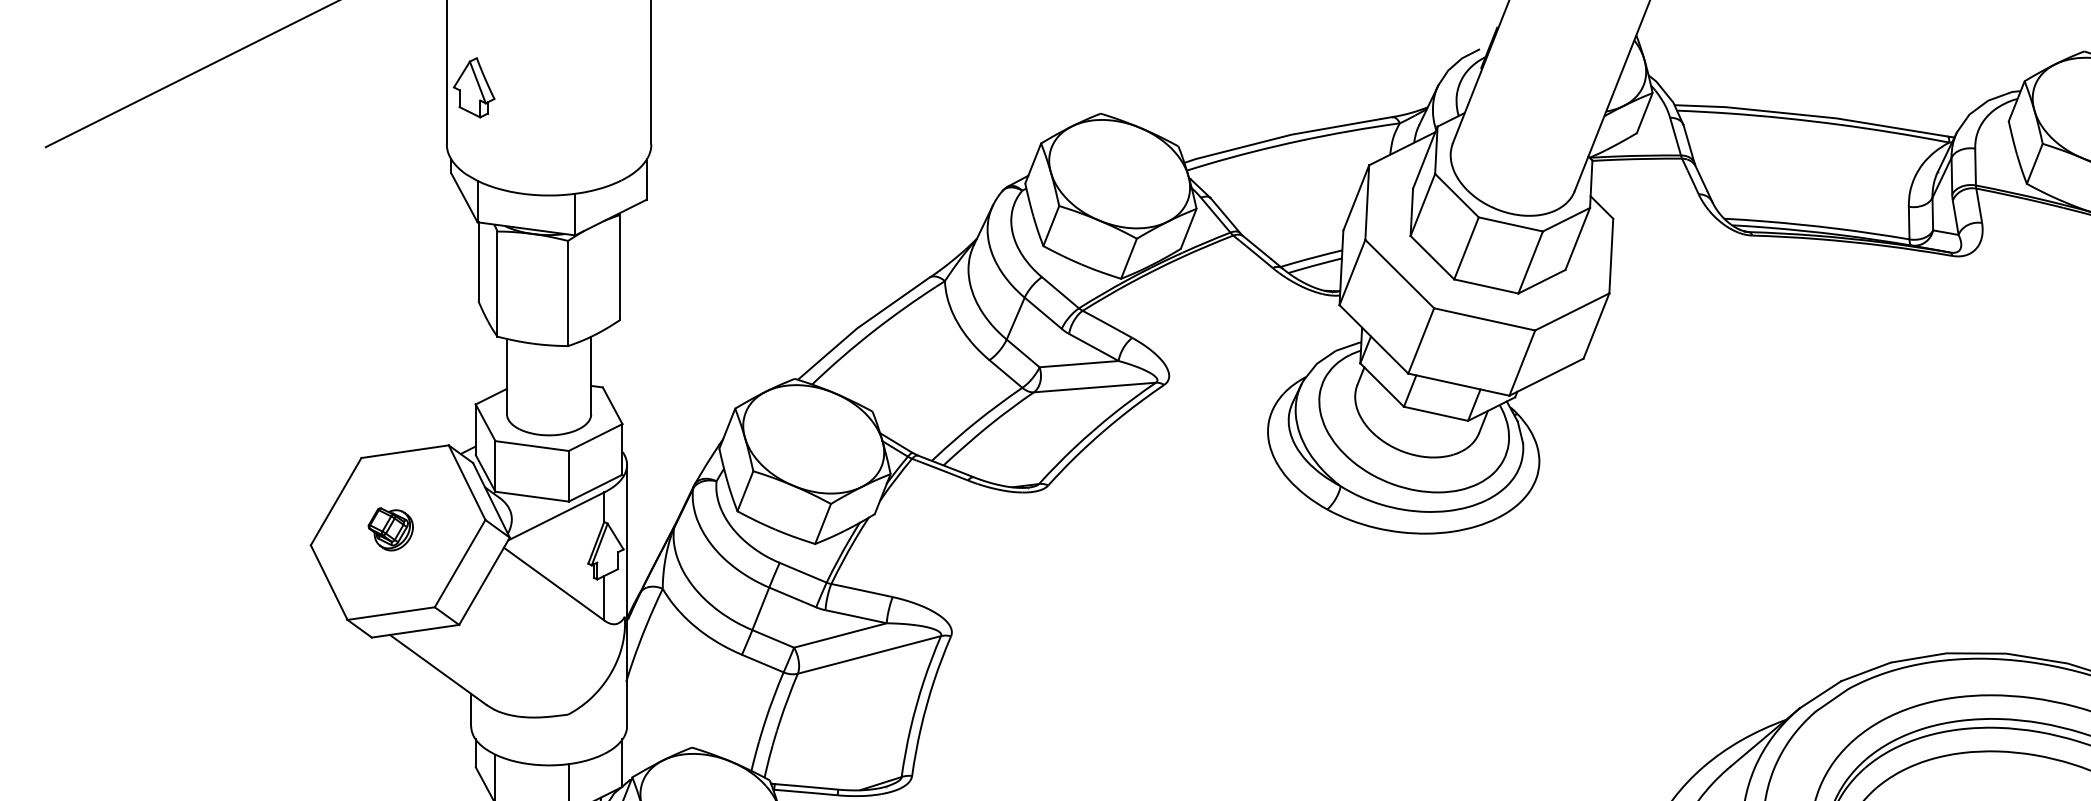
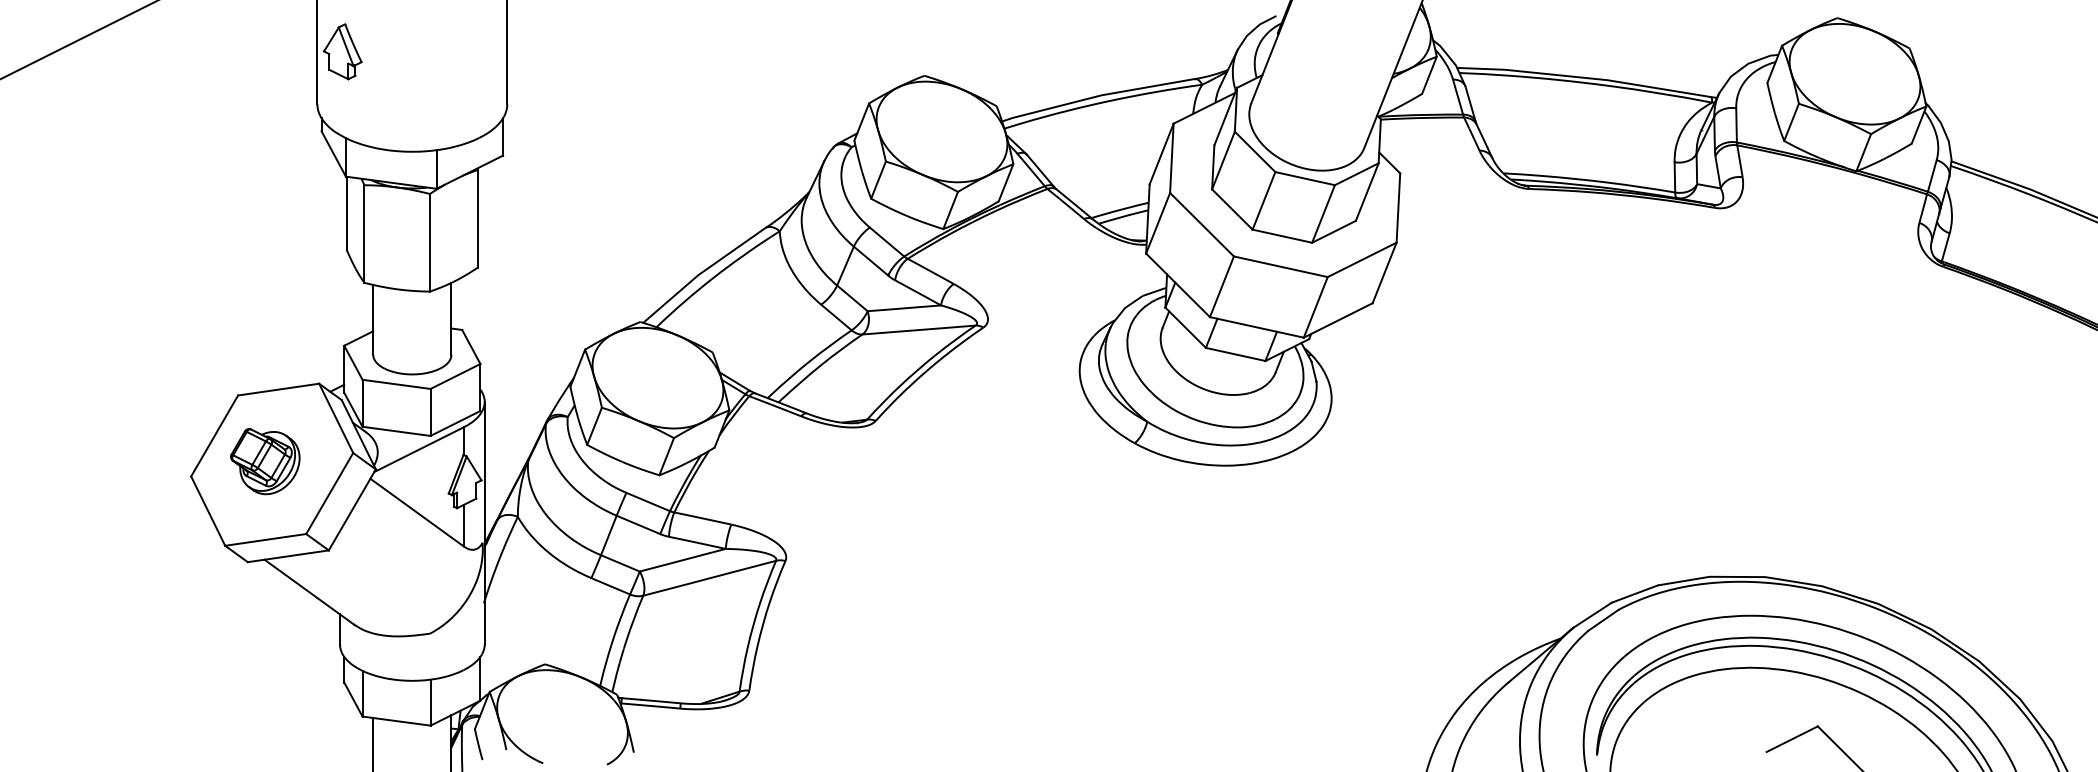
part: (390, 529) -> (265, 461), size x1.67

